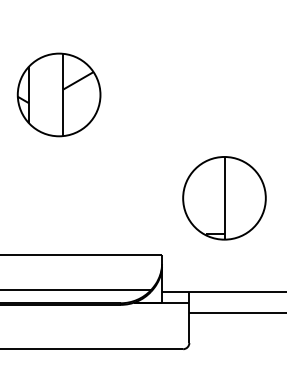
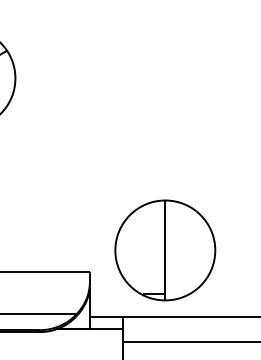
part: (224, 198) -> (165, 250), moved

